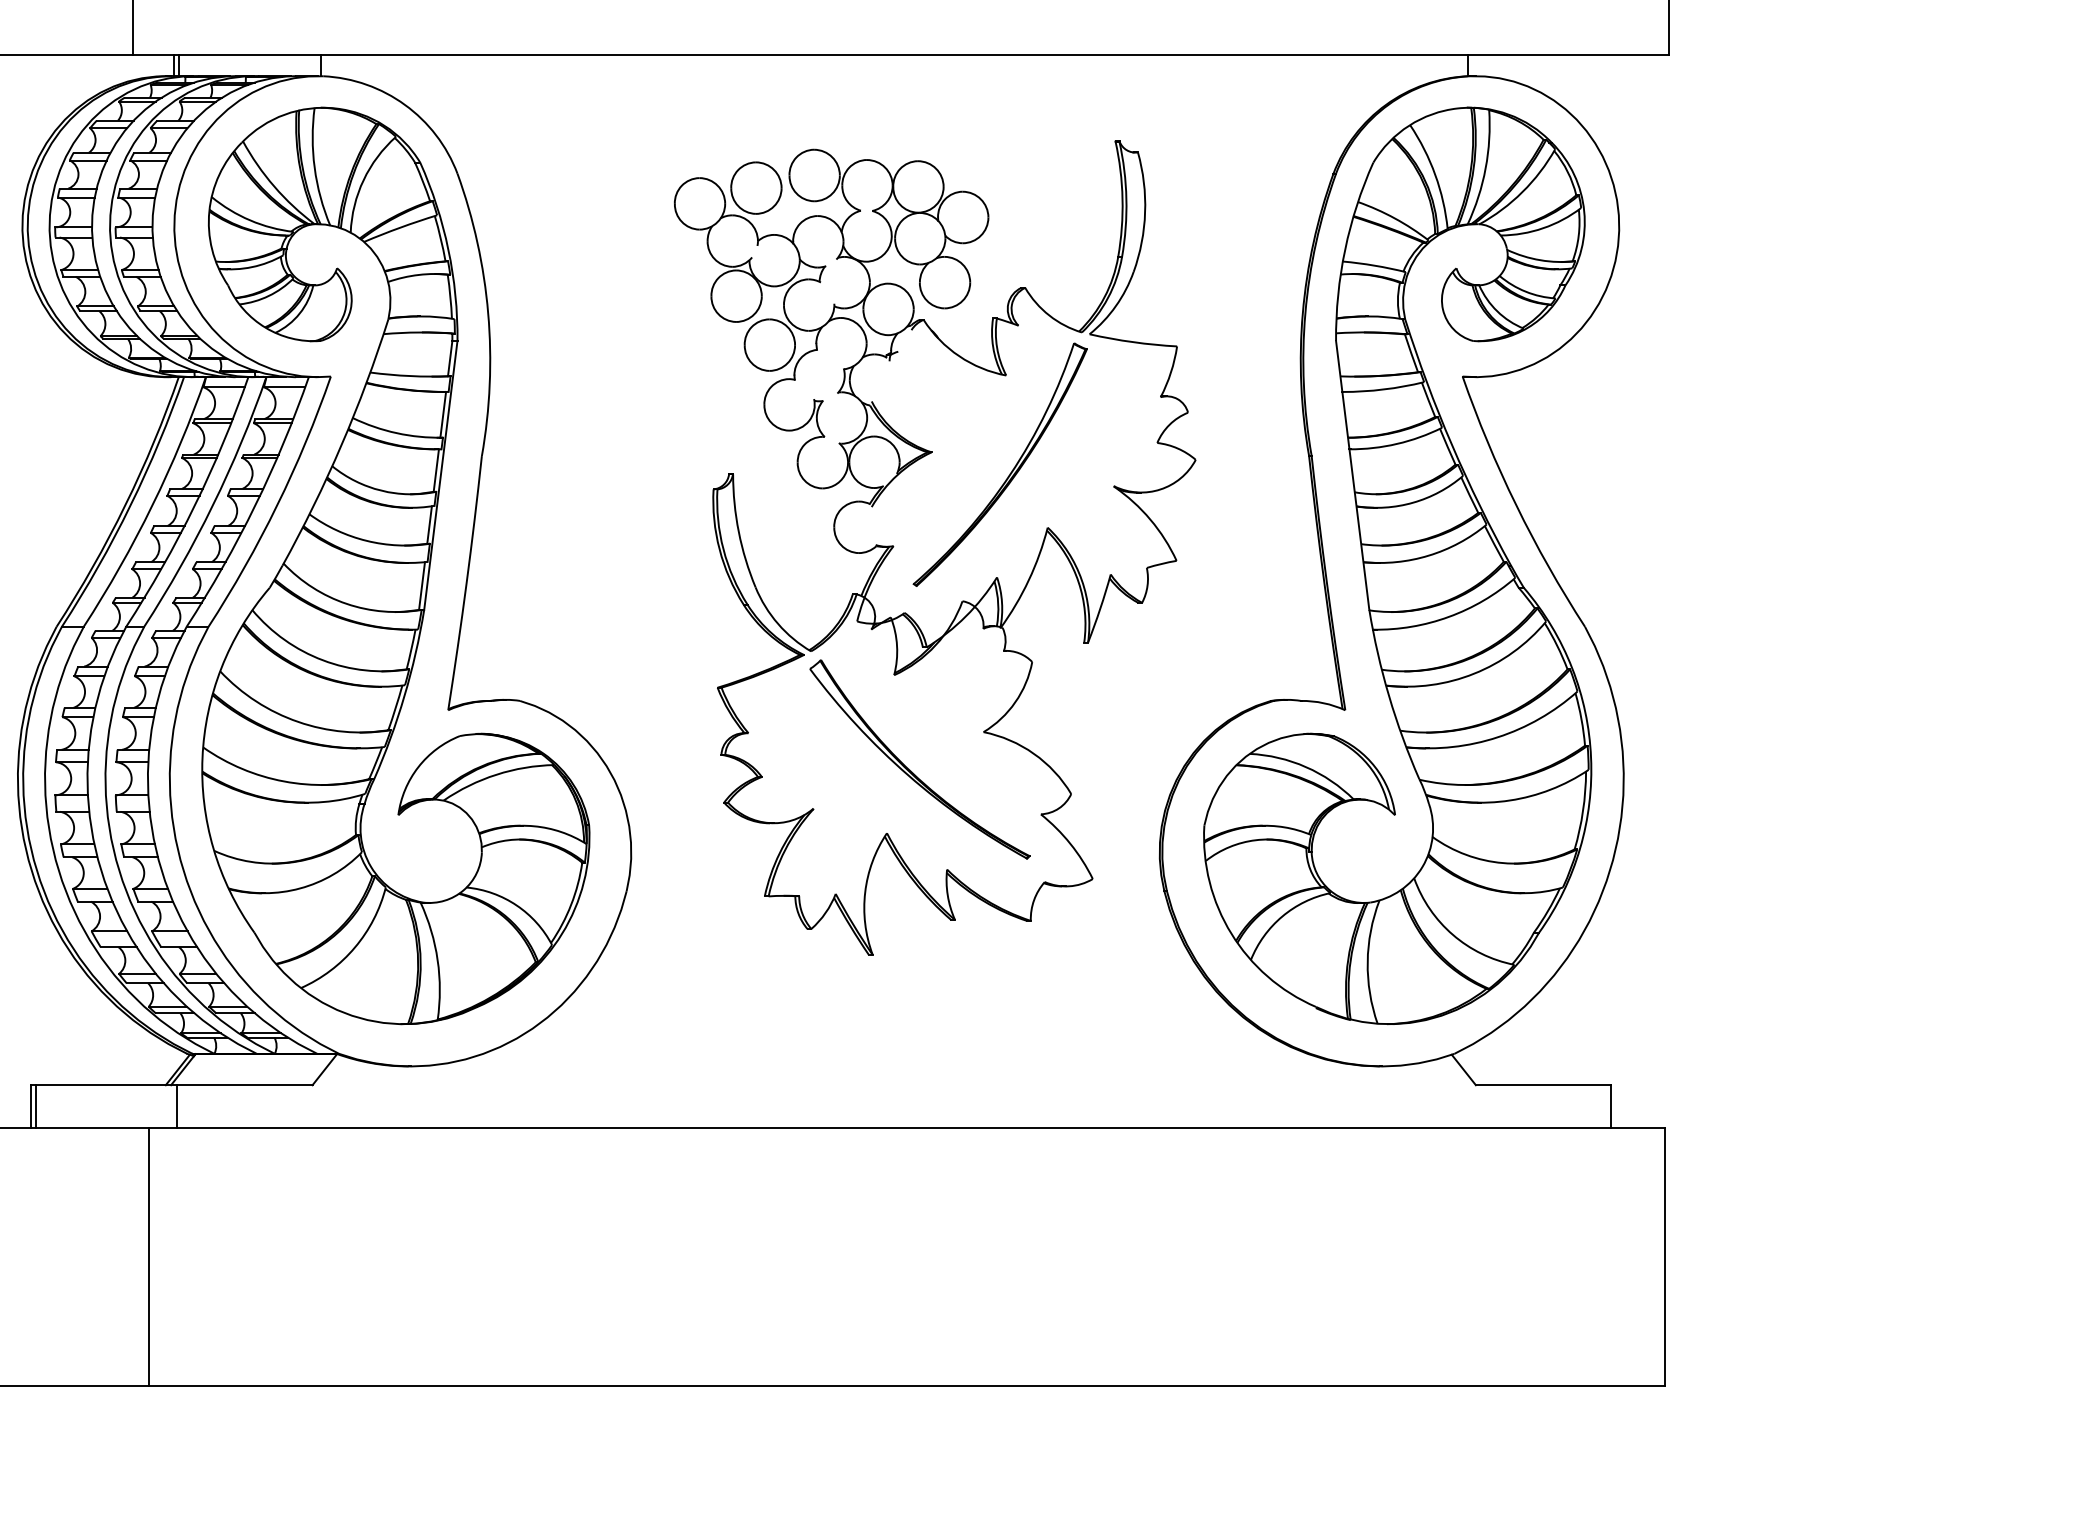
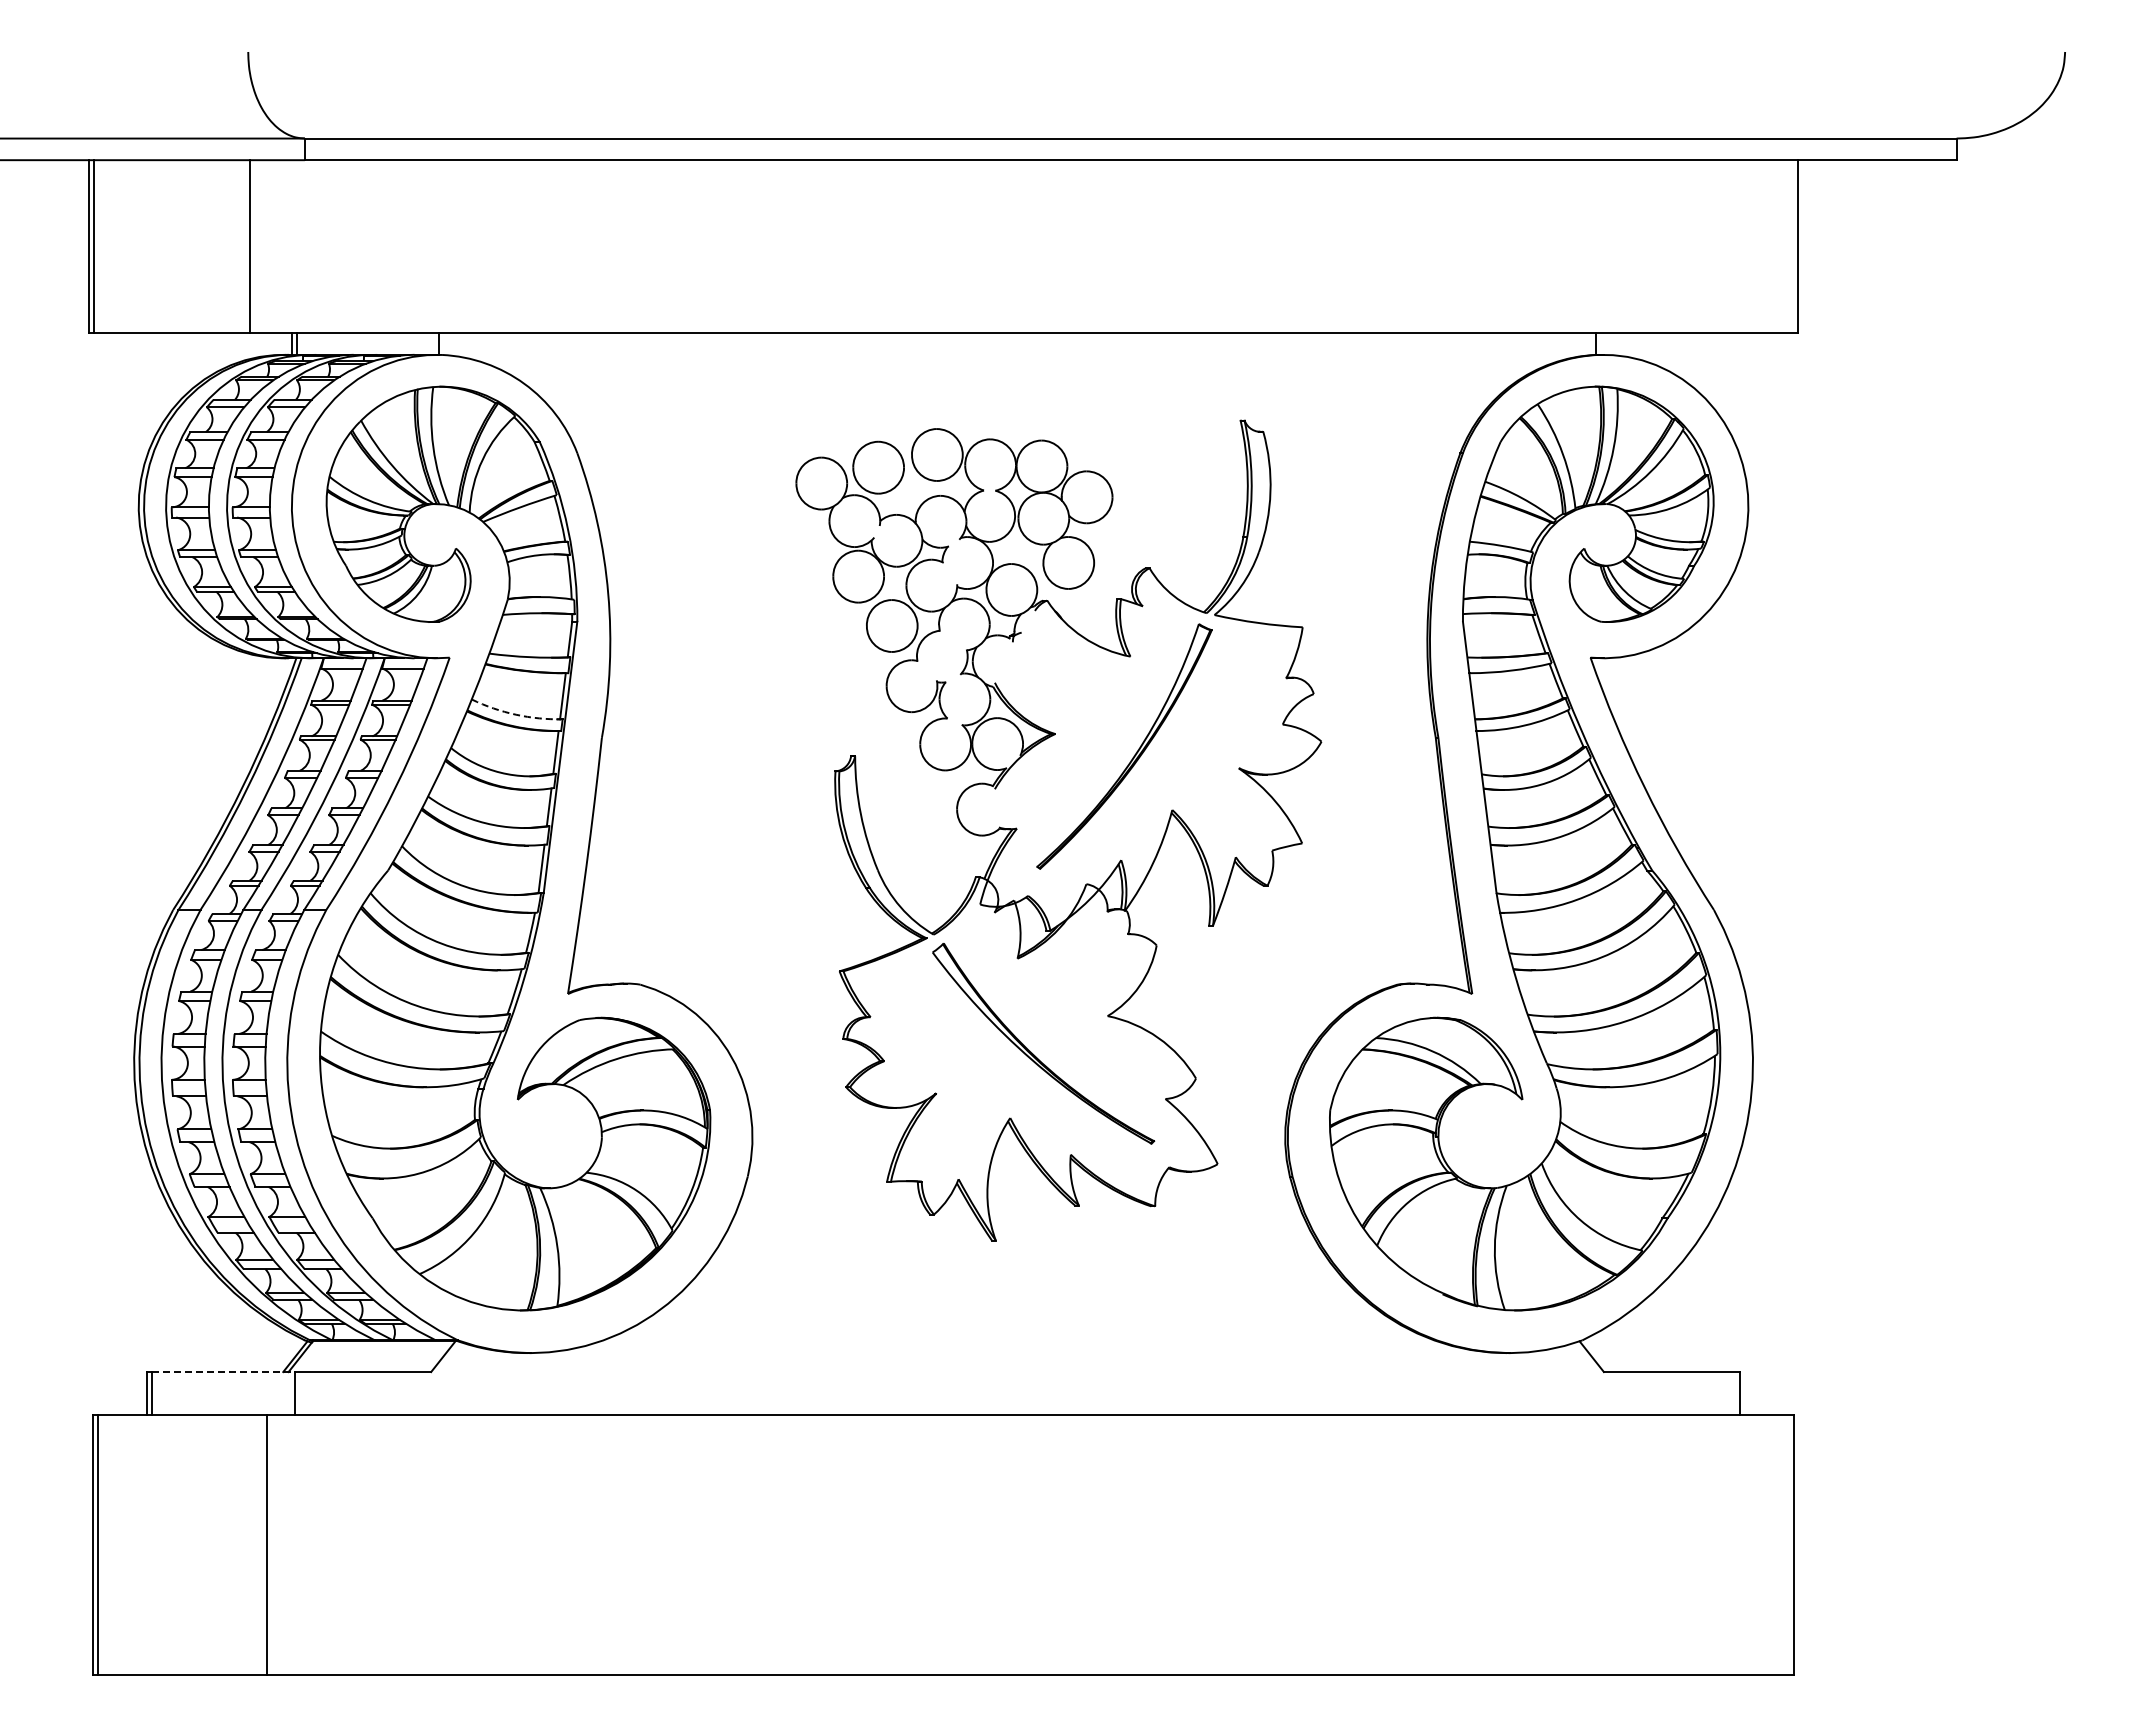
arc: (397, 432) -> (516, 714), solid -> dashed
line: (107, 1085) -> (224, 1372), solid -> dashed

